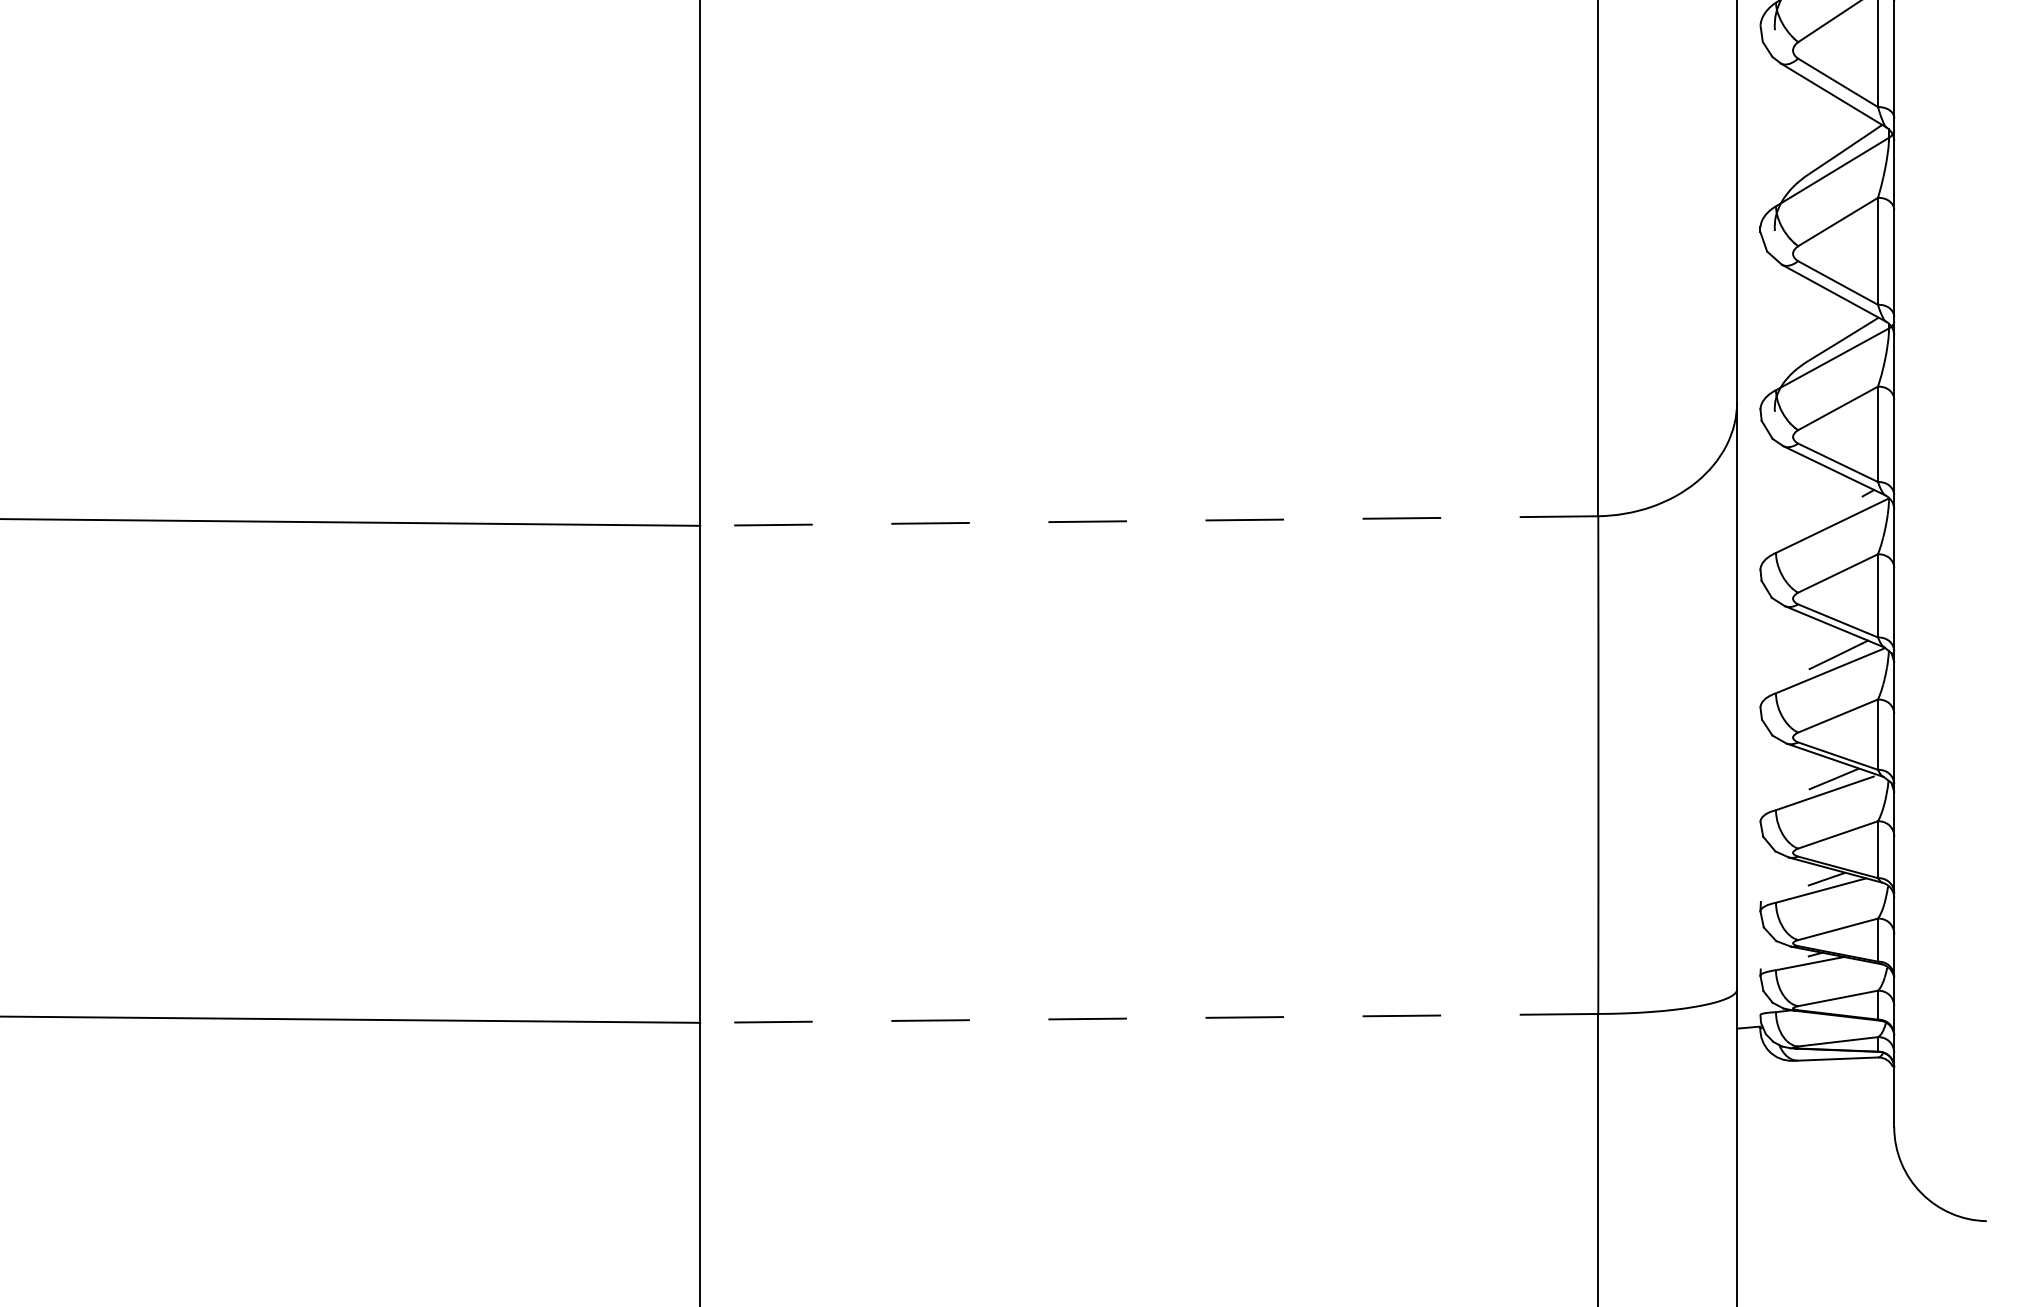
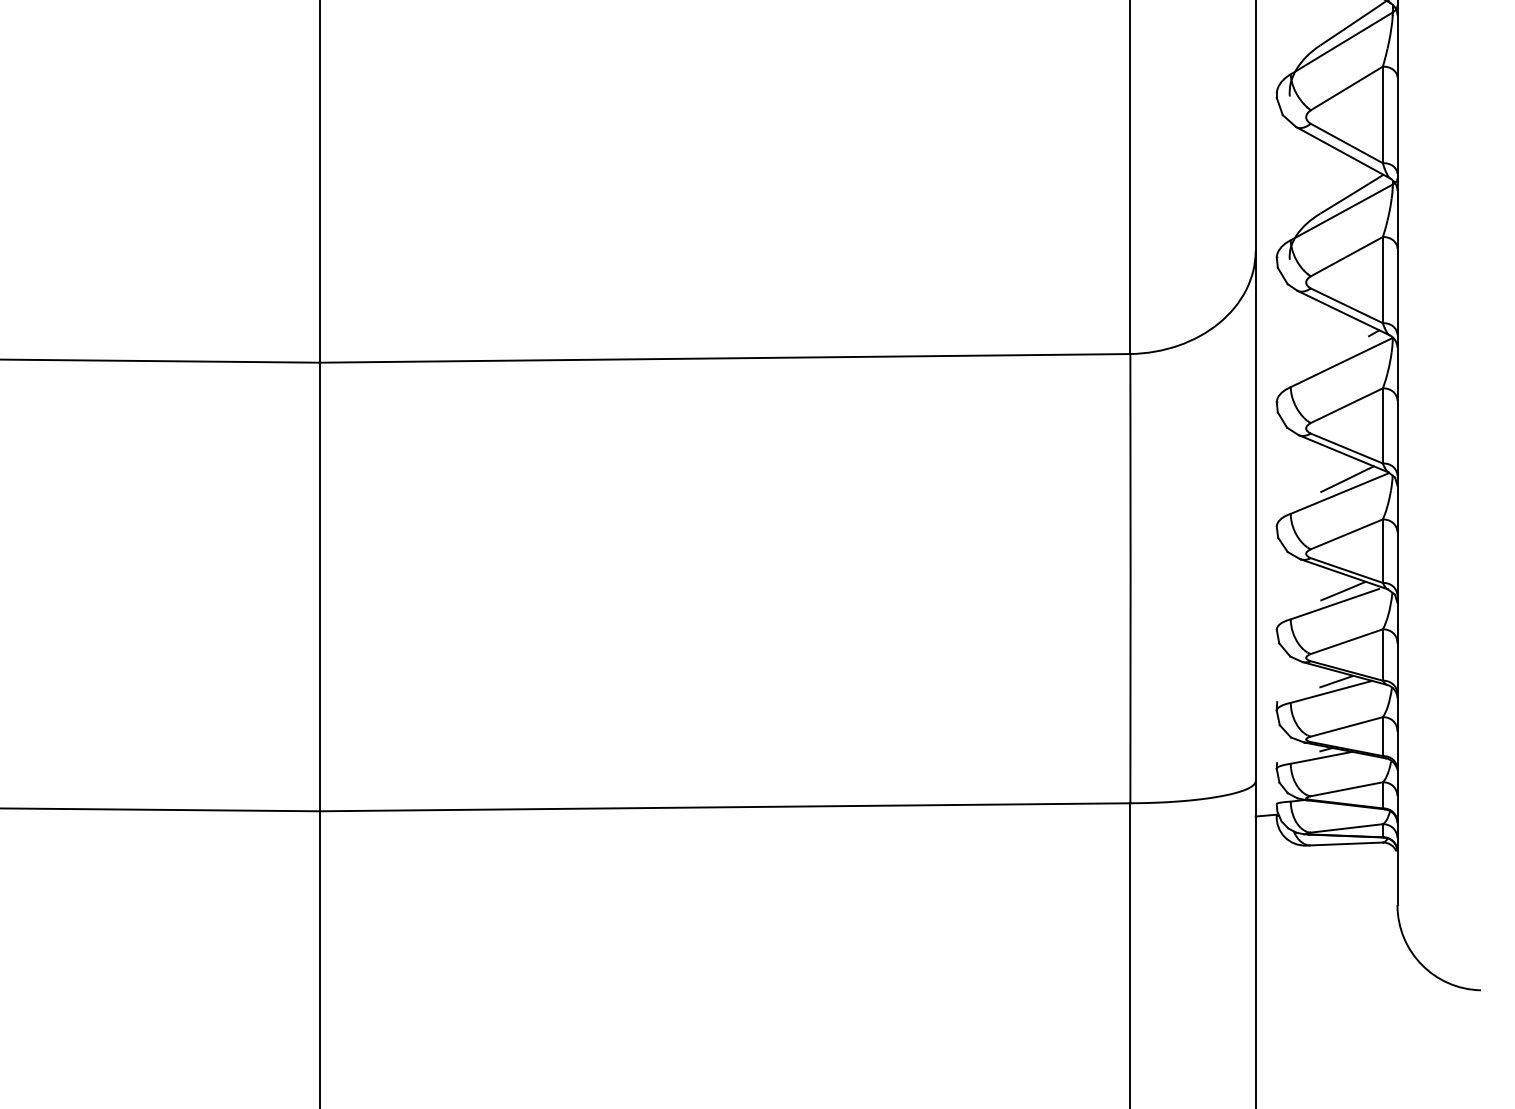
line: (1148, 521) -> (724, 358), dashed -> solid
line: (1148, 1018) -> (724, 807), dashed -> solid

